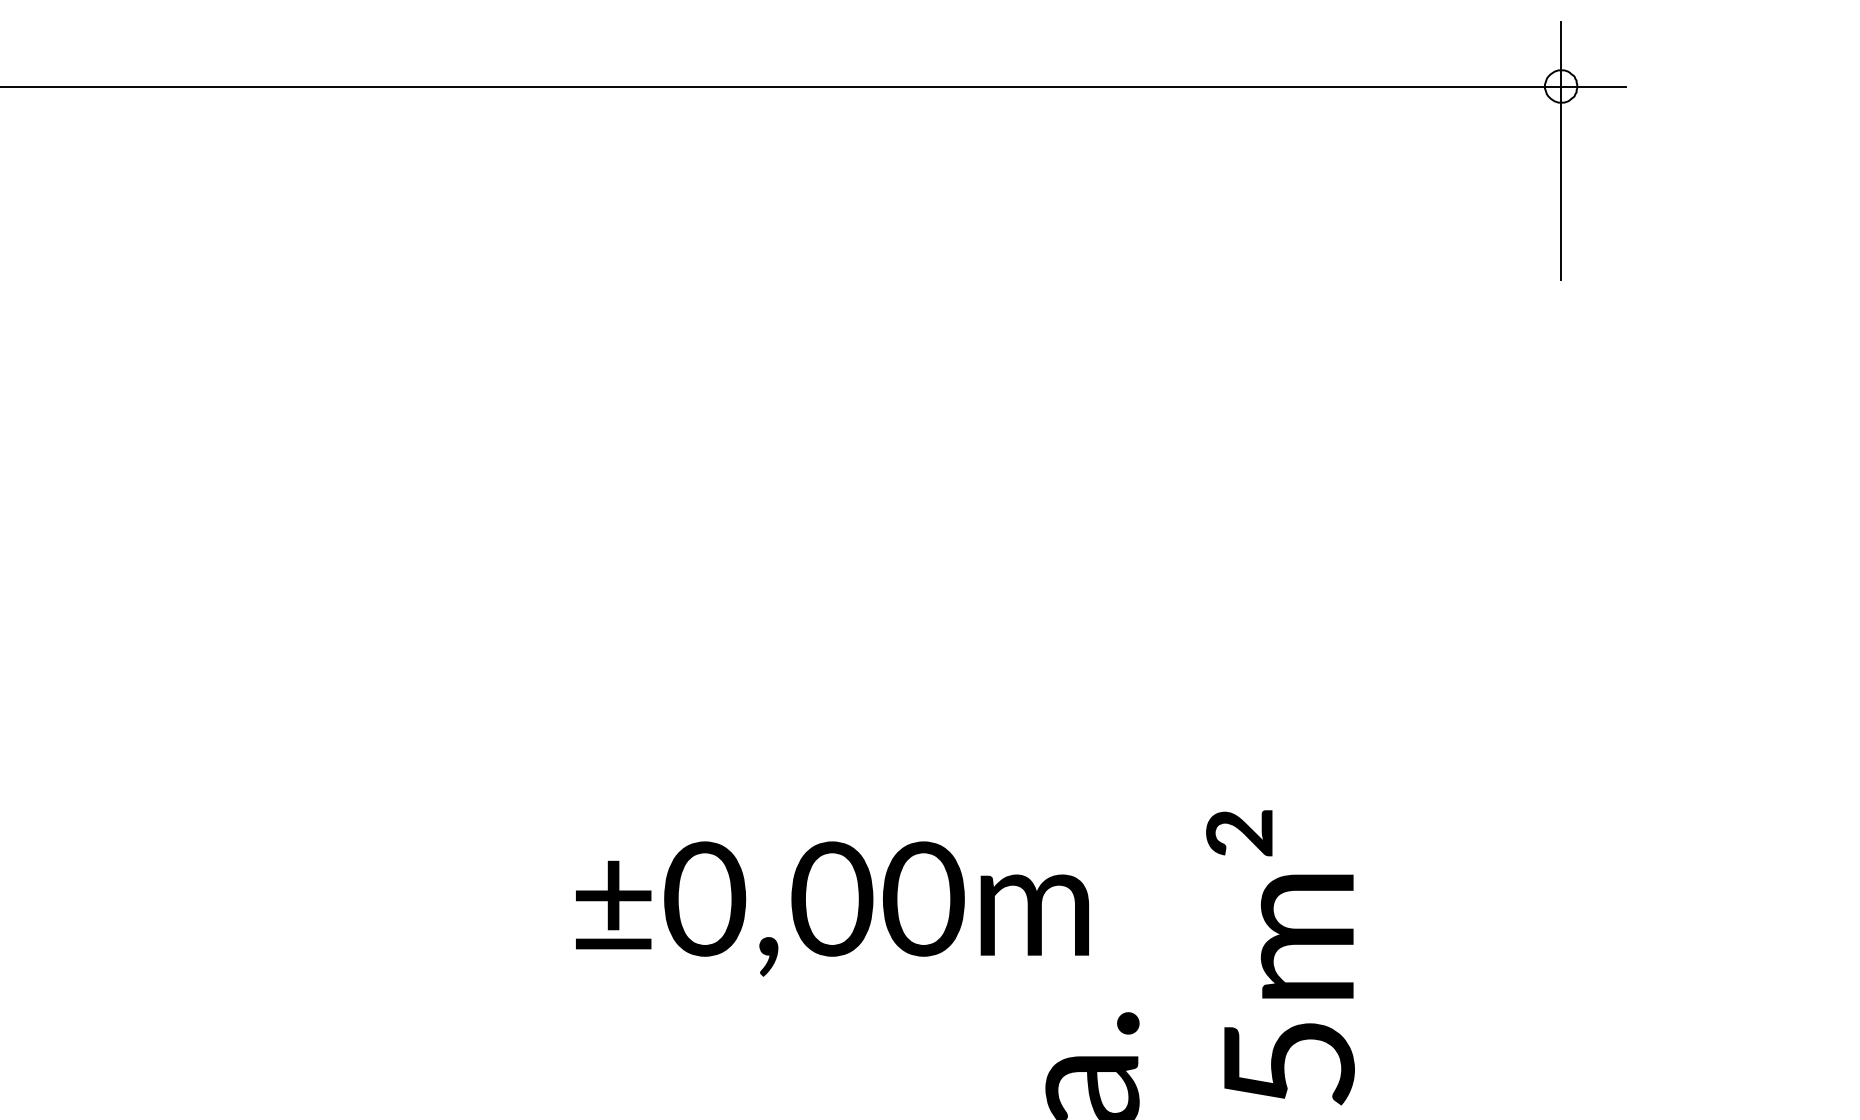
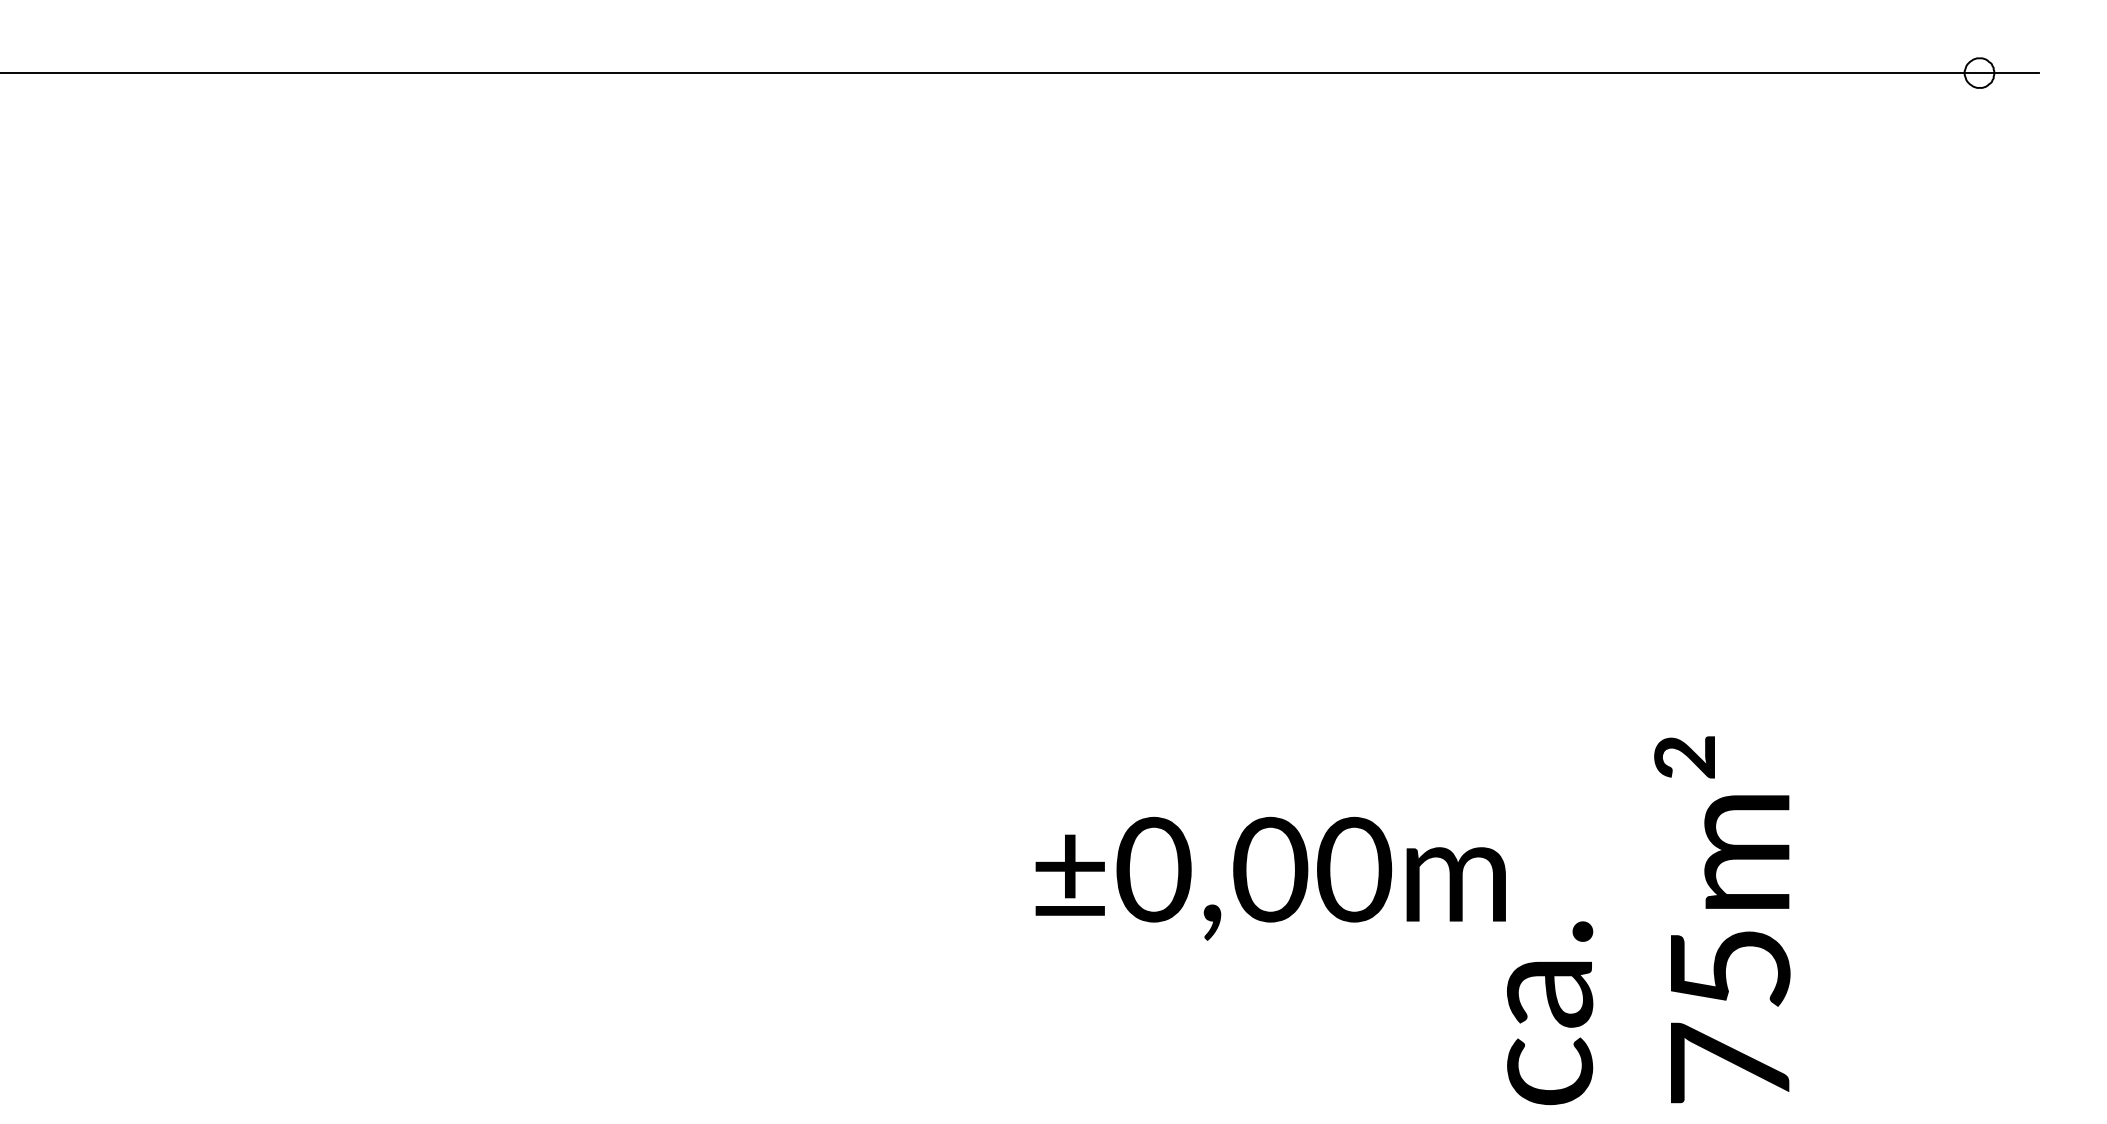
line: (1561, 150) -> (1979, 131), removed
text: (832, 908) -> (1270, 878), moved

